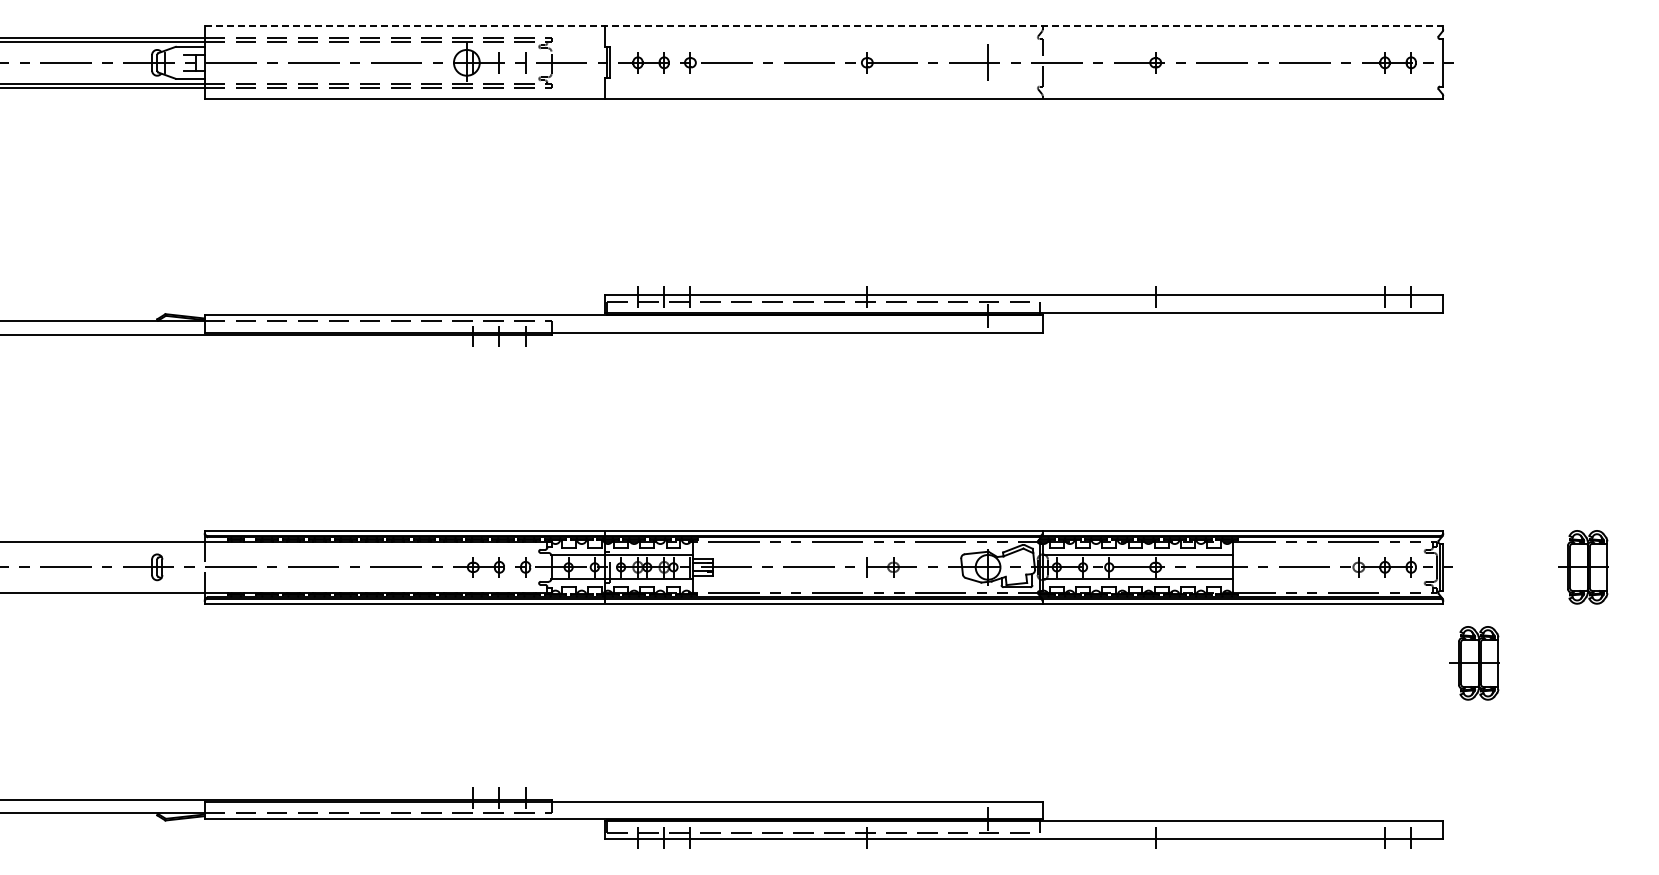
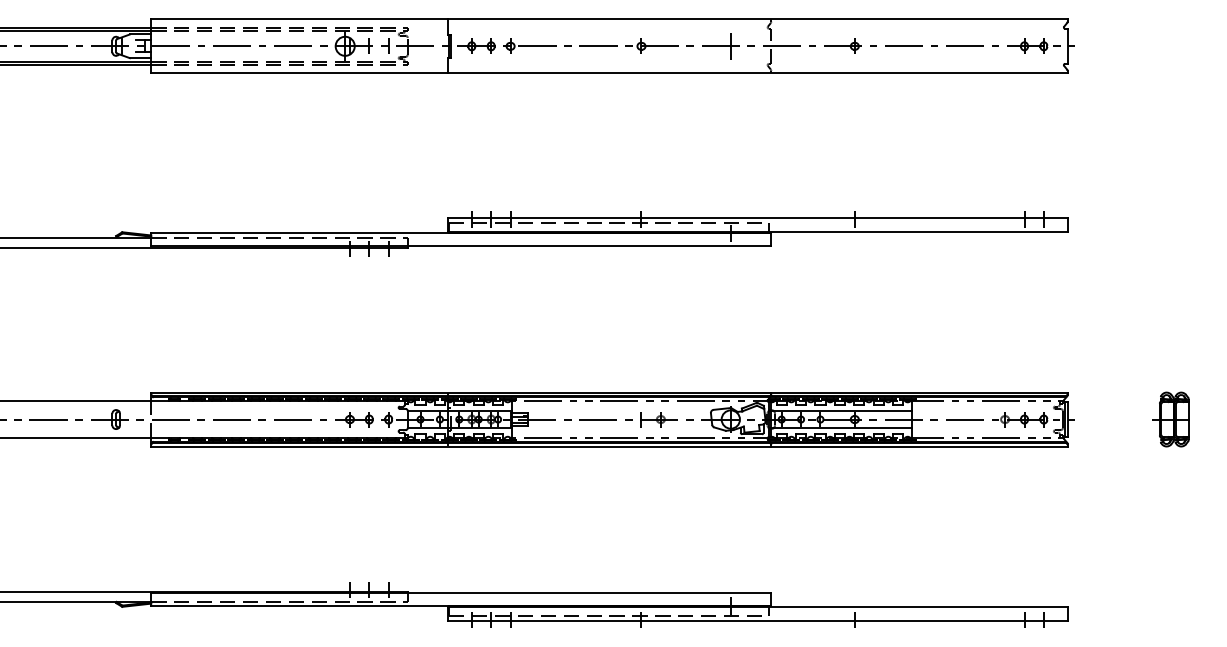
line: (824, 26) -> (609, 19), dashed -> solid
part: (1474, 663) -> (1090, 490), removed

